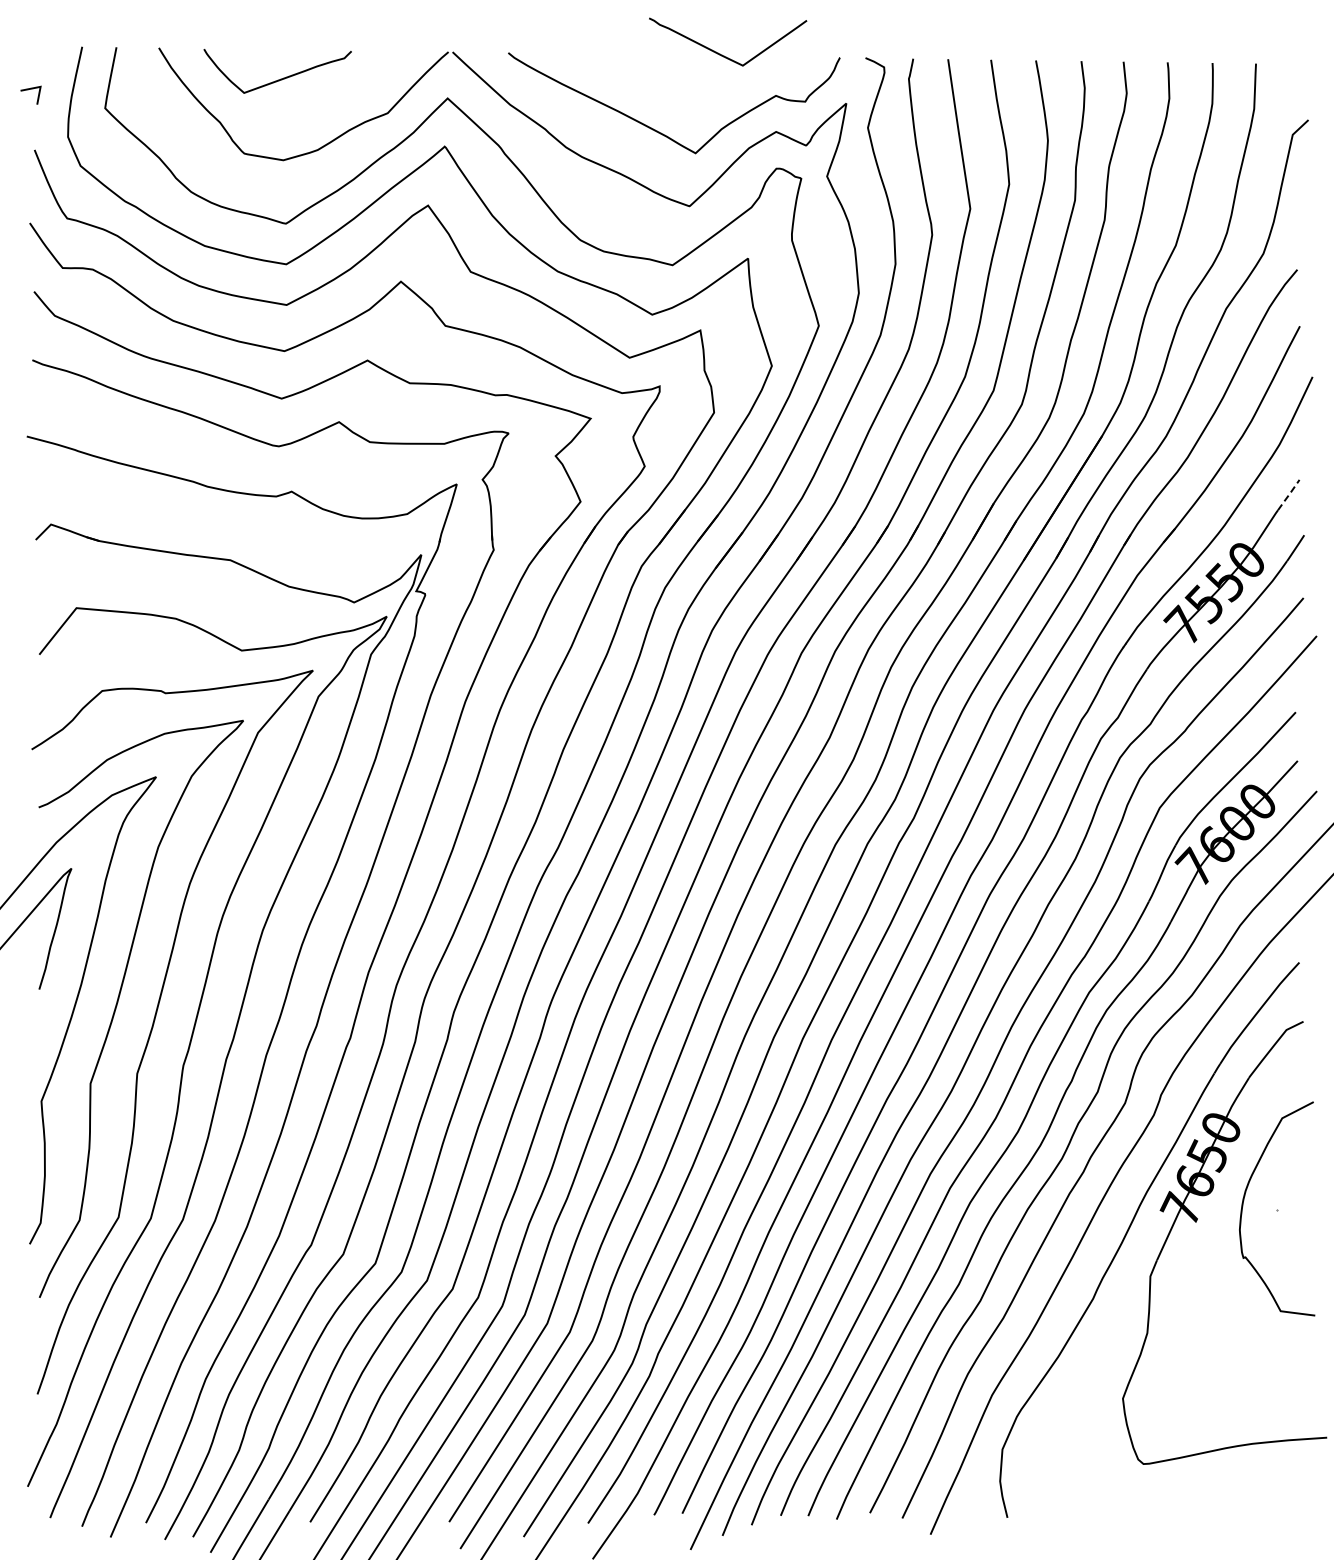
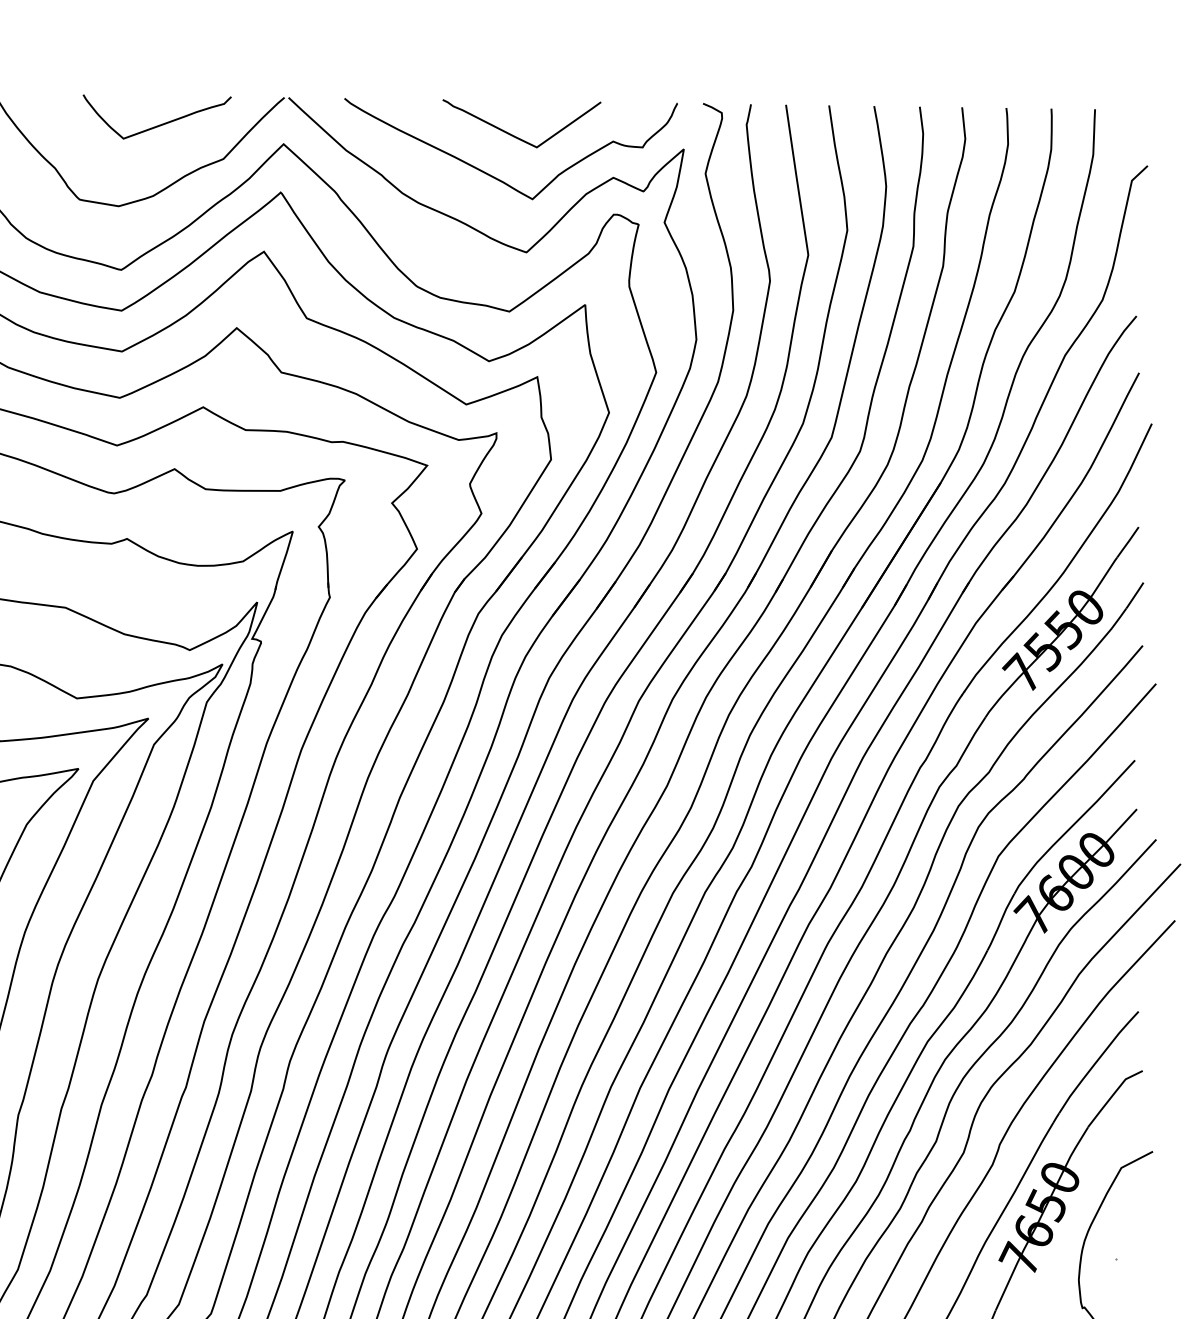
curve: (722, 54) -> (516, 136), moved
curve: (280, 78) -> (160, 124), moved
line: (1289, 494) -> (1128, 541), dashed -> solid

